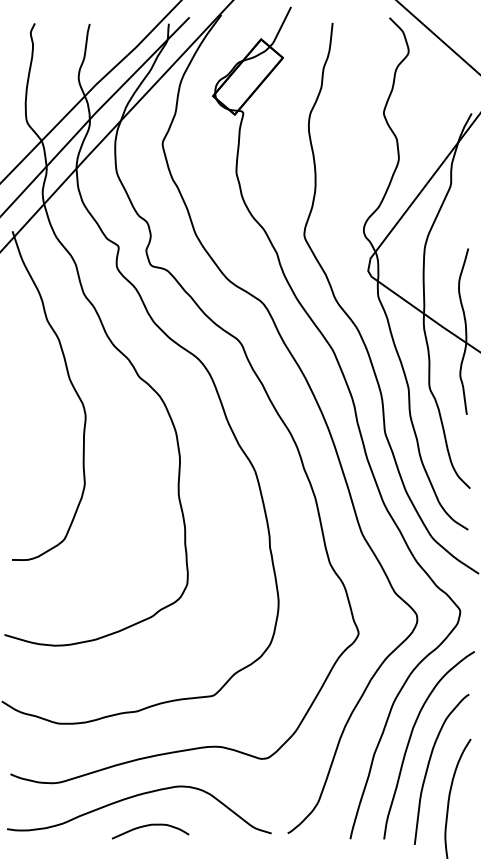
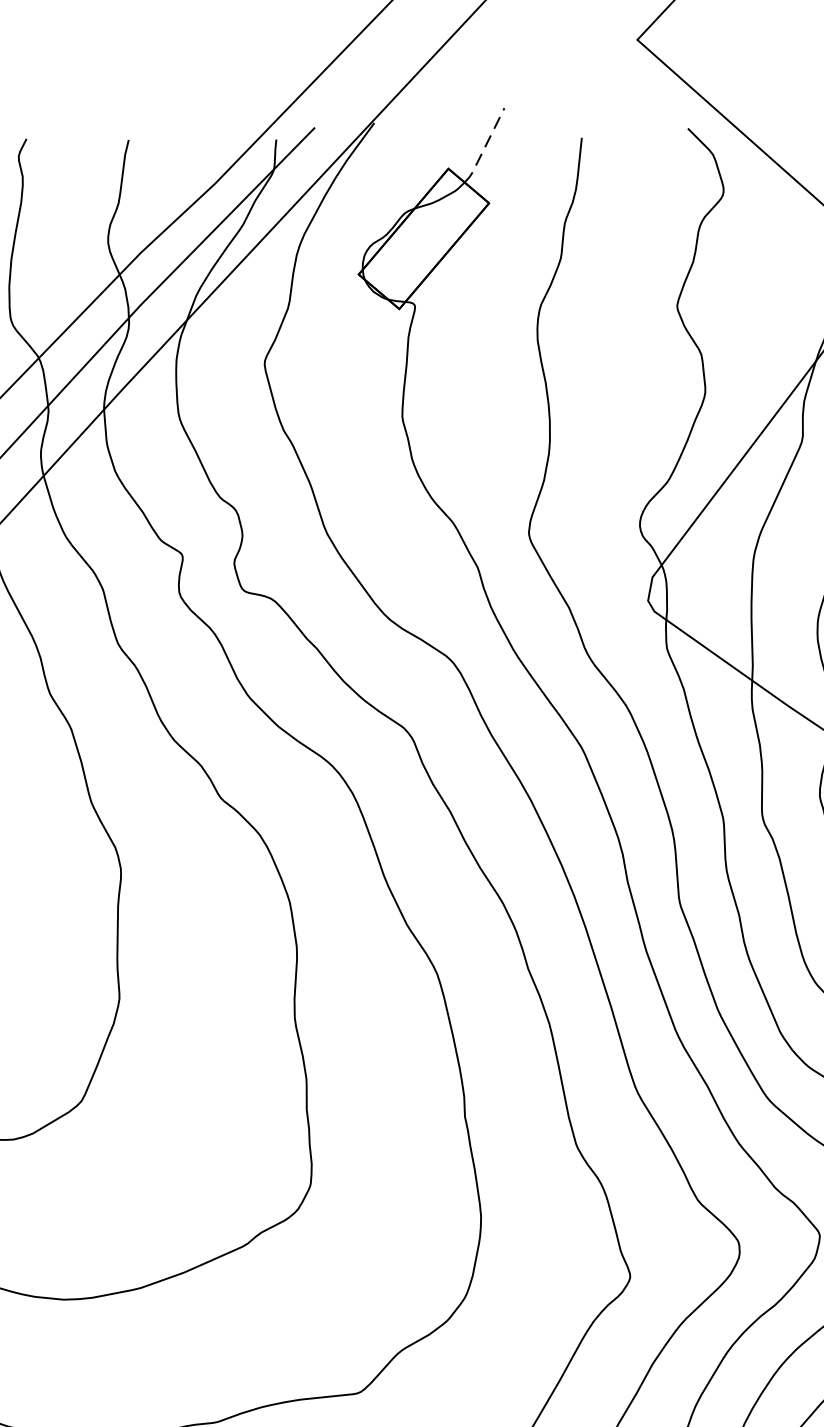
line: (280, 28) -> (484, 148), solid -> dashed

